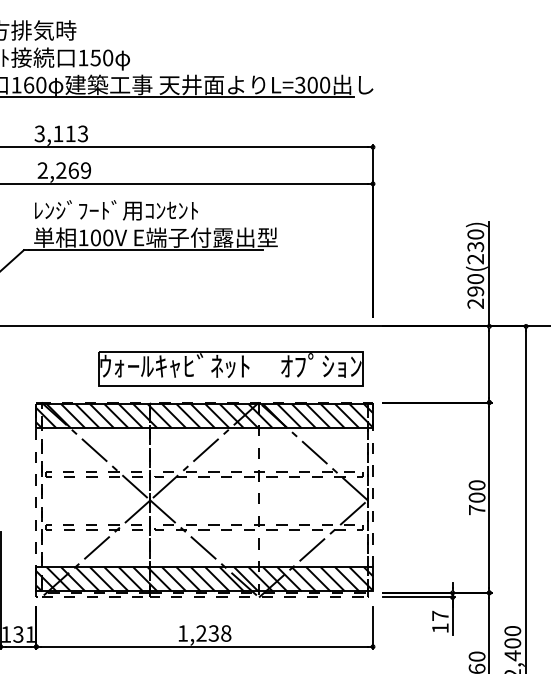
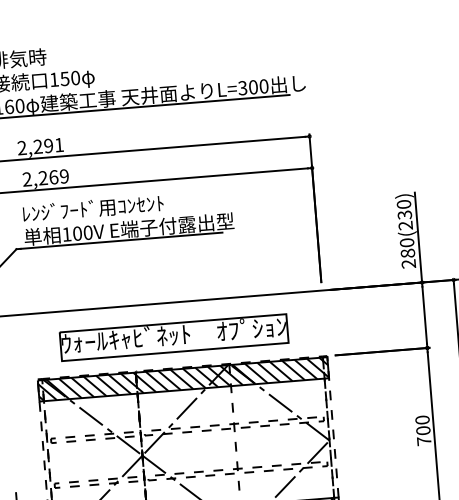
text: (60, 133) -> (39, 146), 3,113 -> 2,291
text: (475, 291) -> (407, 253), 290(230) -> 280(230)
part: (230, 368) -> (173, 337), moved

